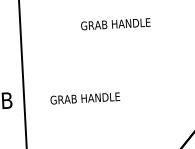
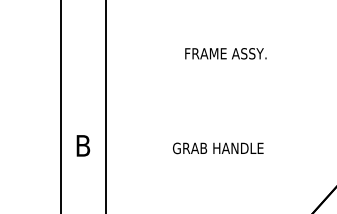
text: (115, 24) -> (229, 53), GRAB HANDLE -> FRAME ASSY.
text: (85, 98) -> (218, 148), moved

